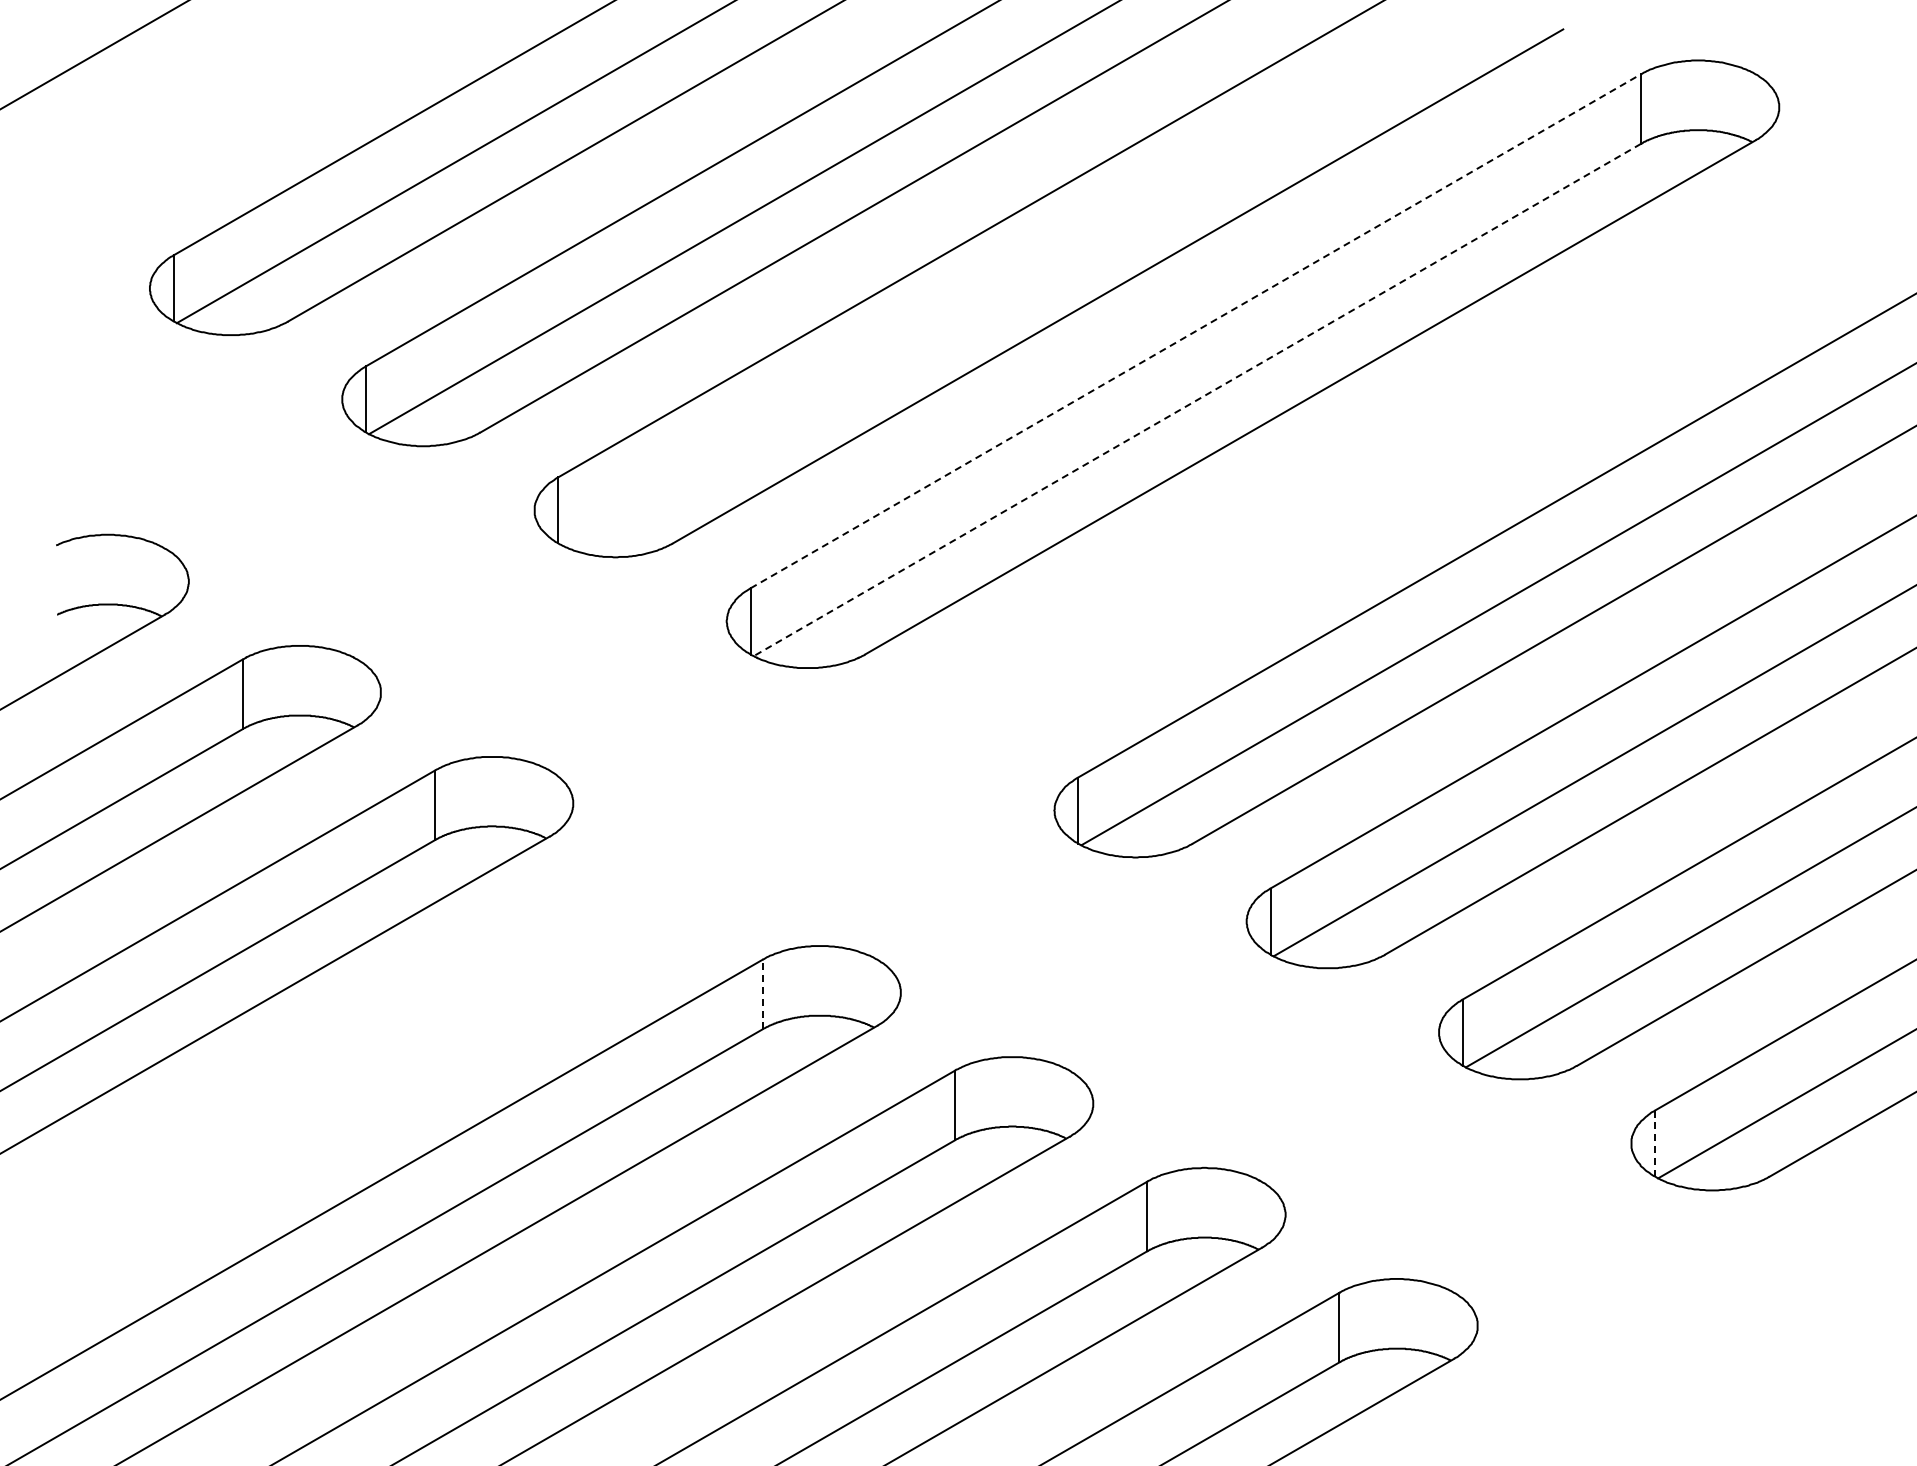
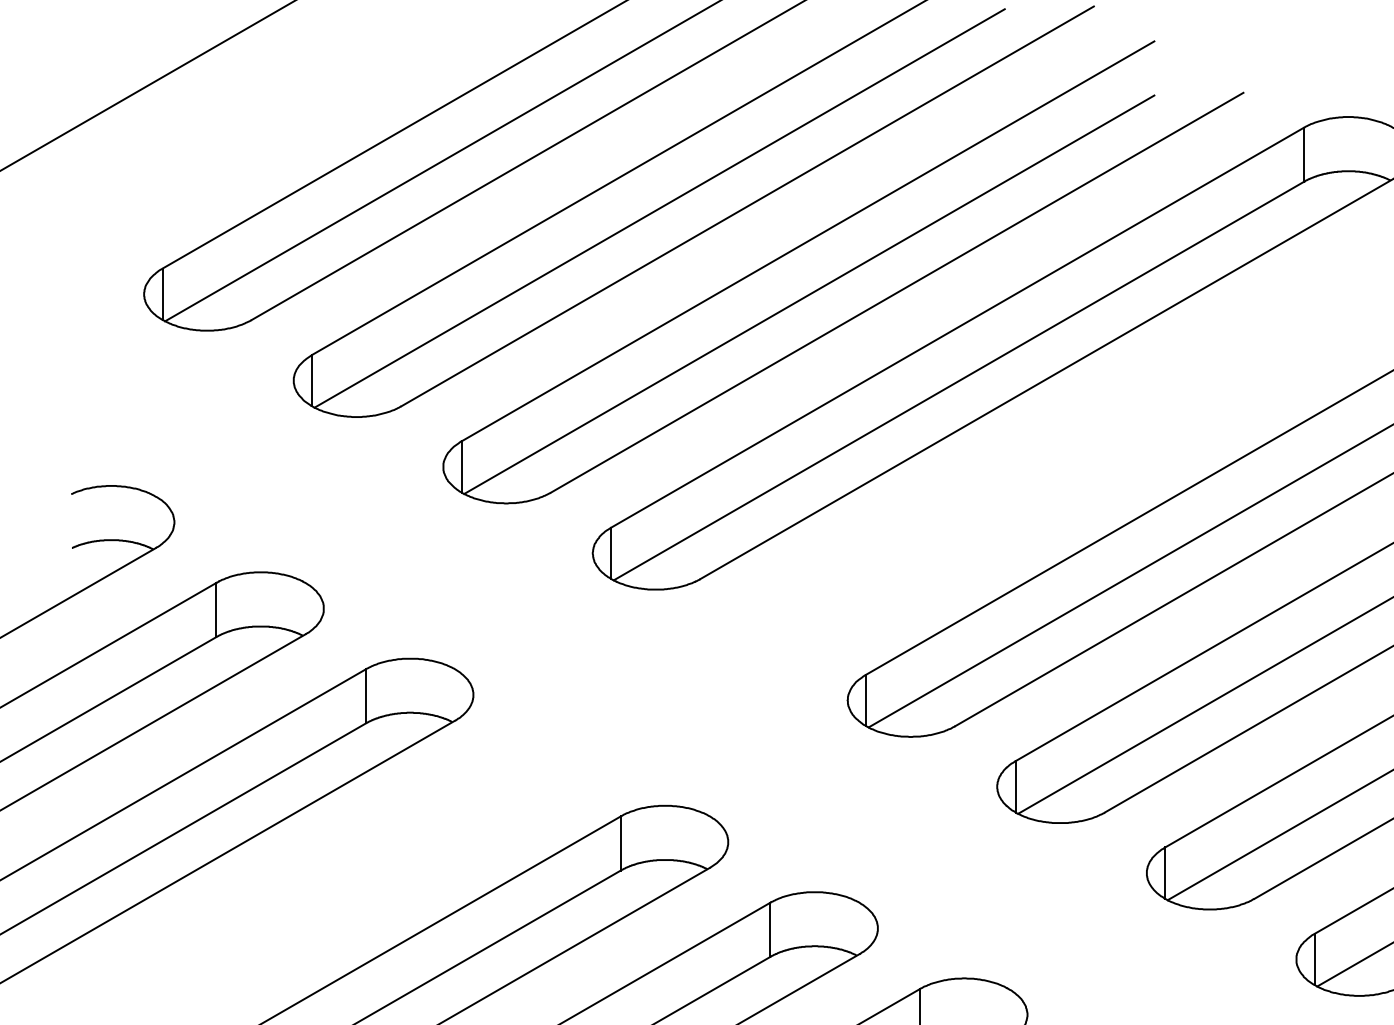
line: (1004, 288) -> (808, 294), added
line: (1196, 331) -> (958, 327), dashed -> solid
line: (1196, 400) -> (958, 381), dashed -> solid
line: (762, 994) -> (620, 843), dashed -> solid
line: (1655, 1143) -> (1315, 959), dashed -> solid

